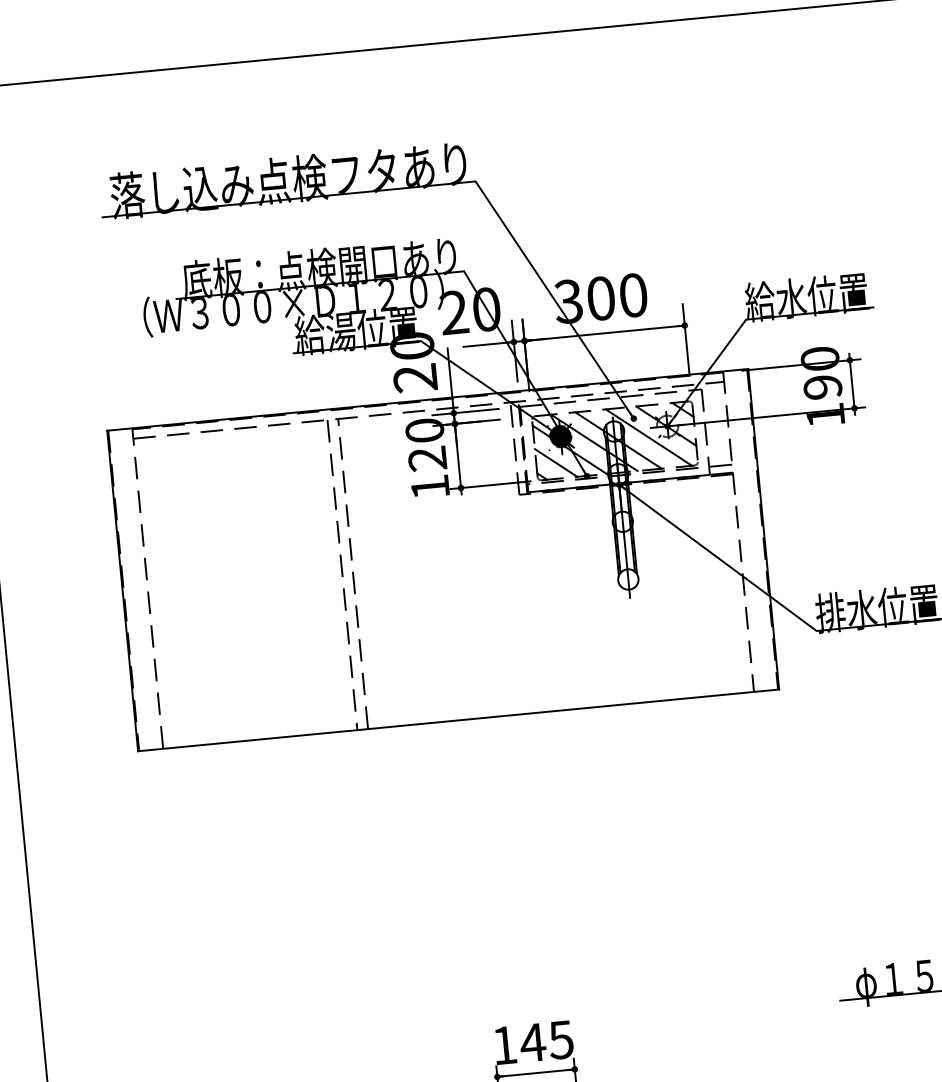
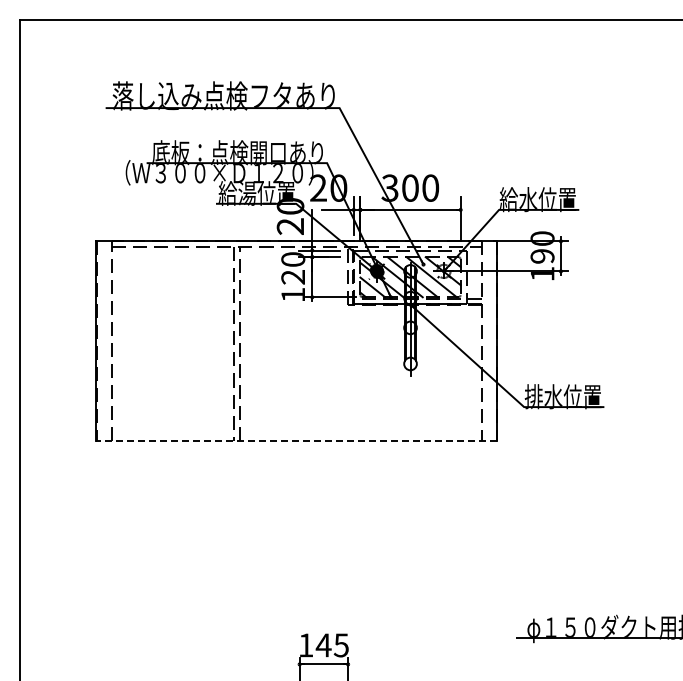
line: (458, 720) -> (296, 441), solid -> dashed

